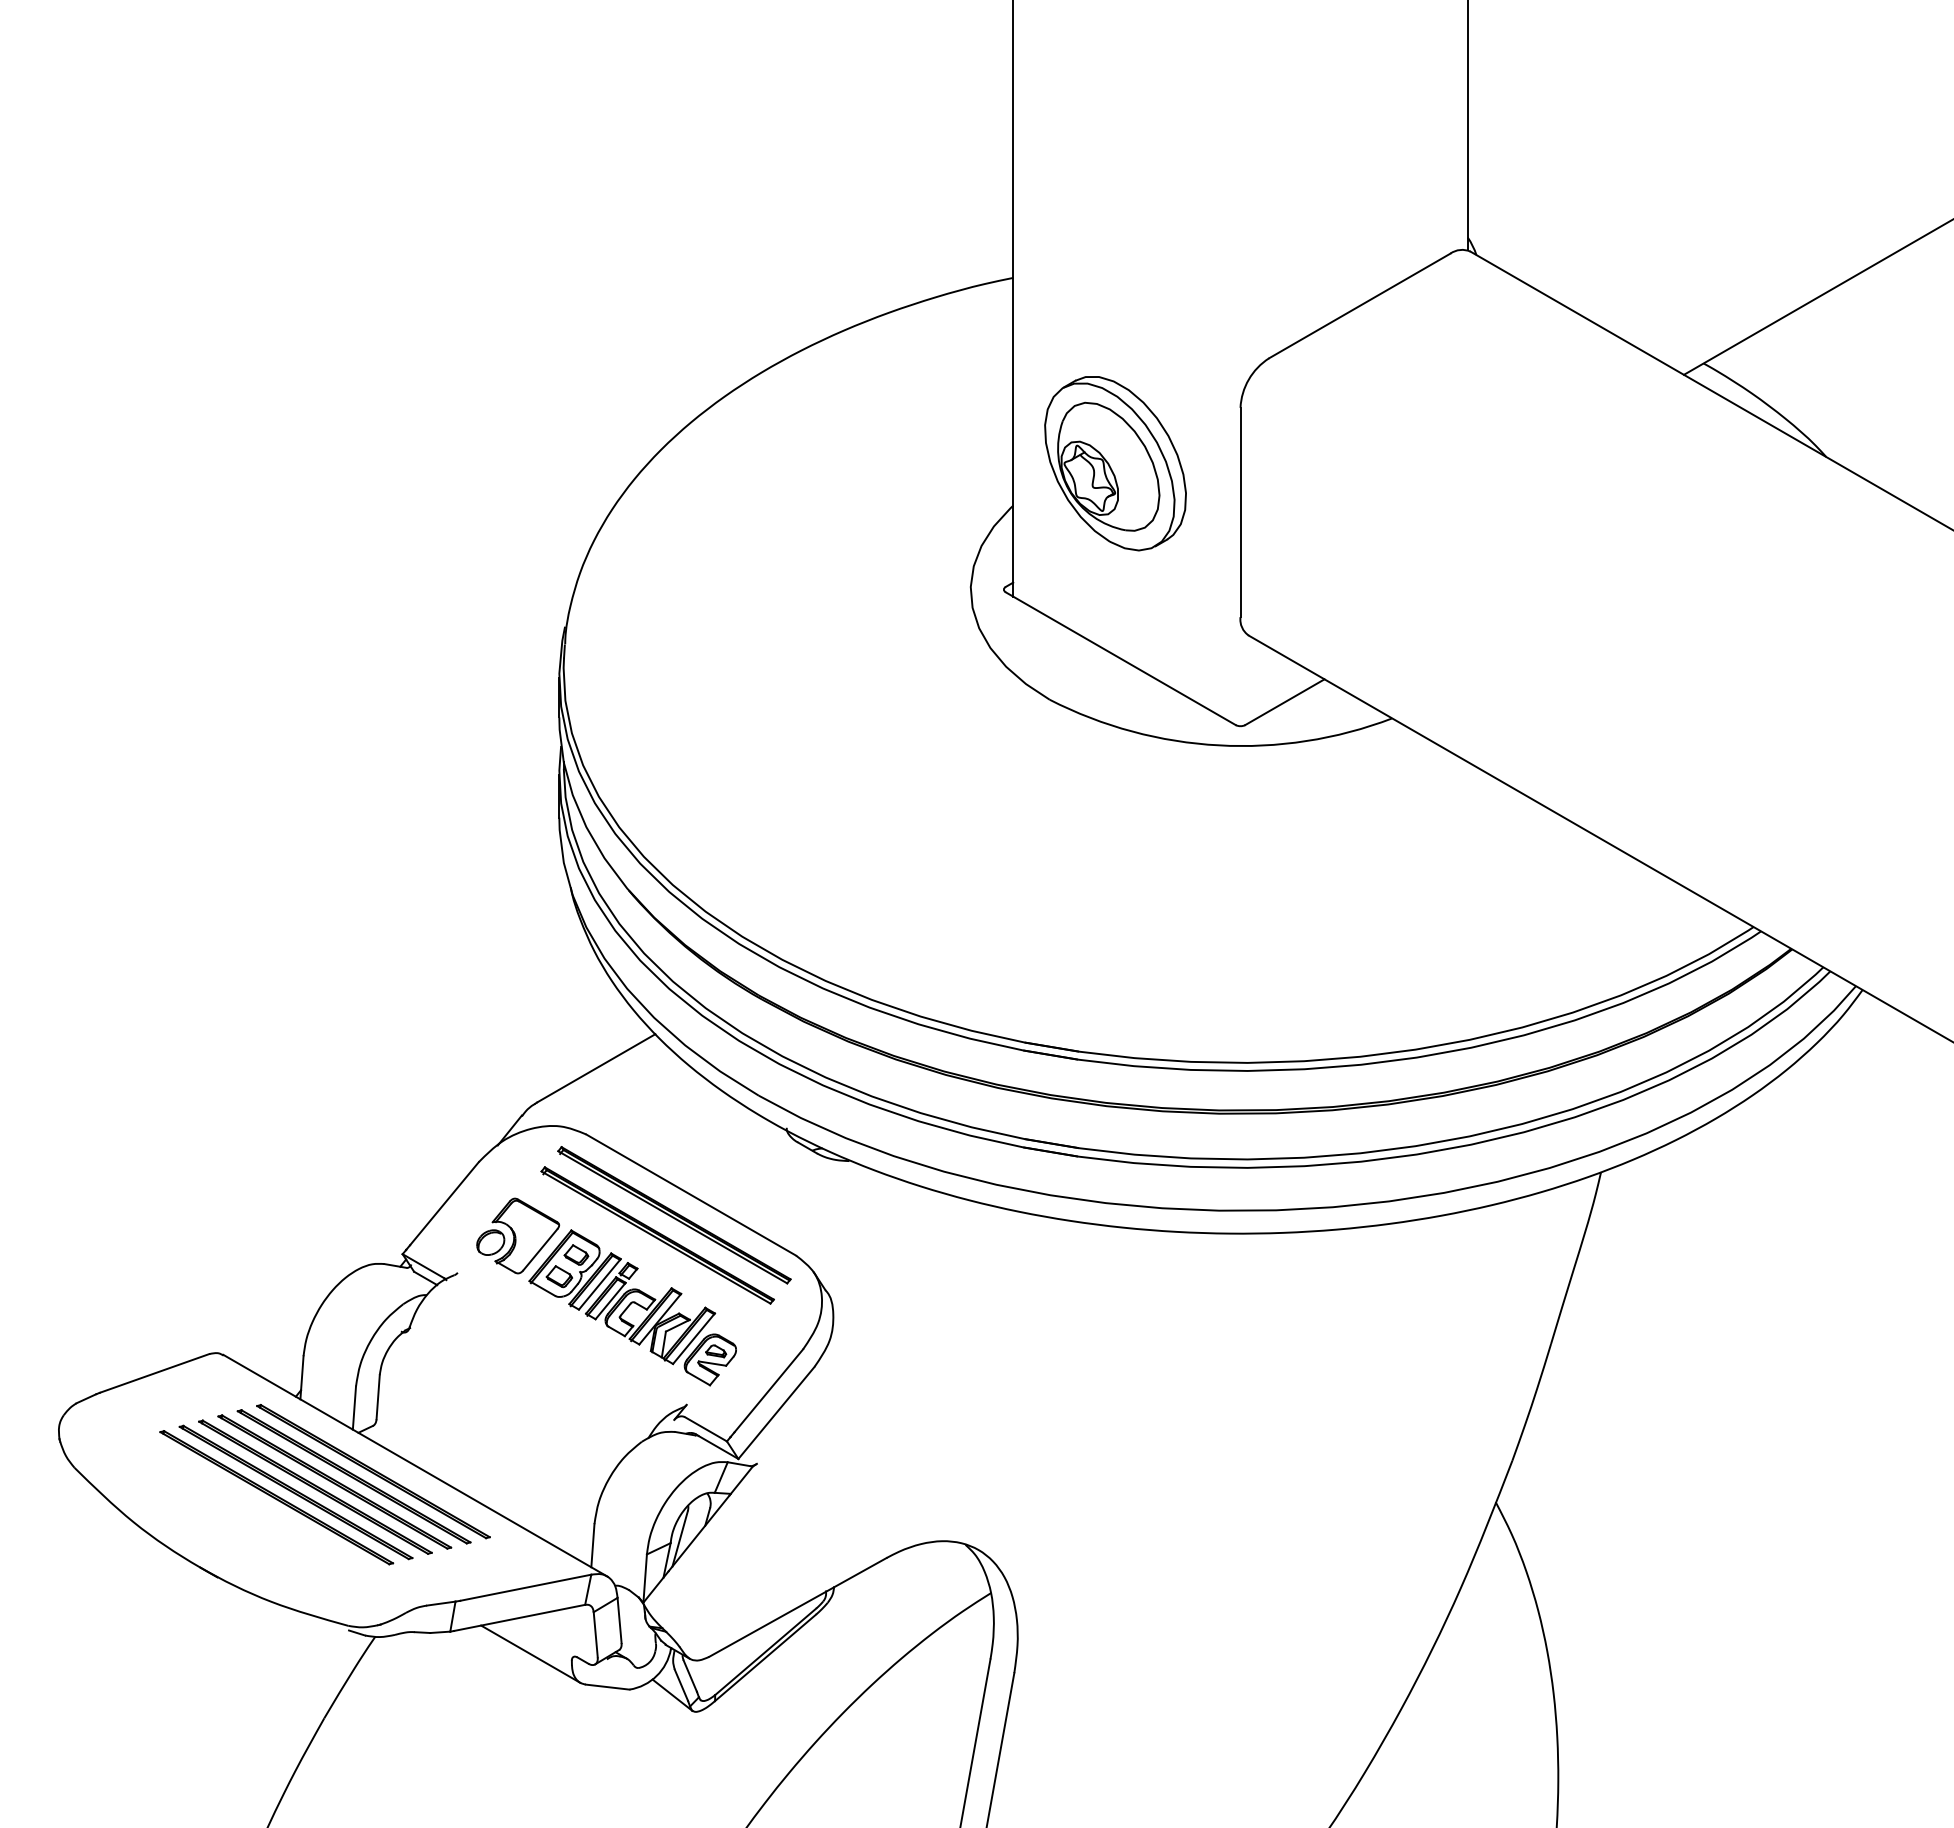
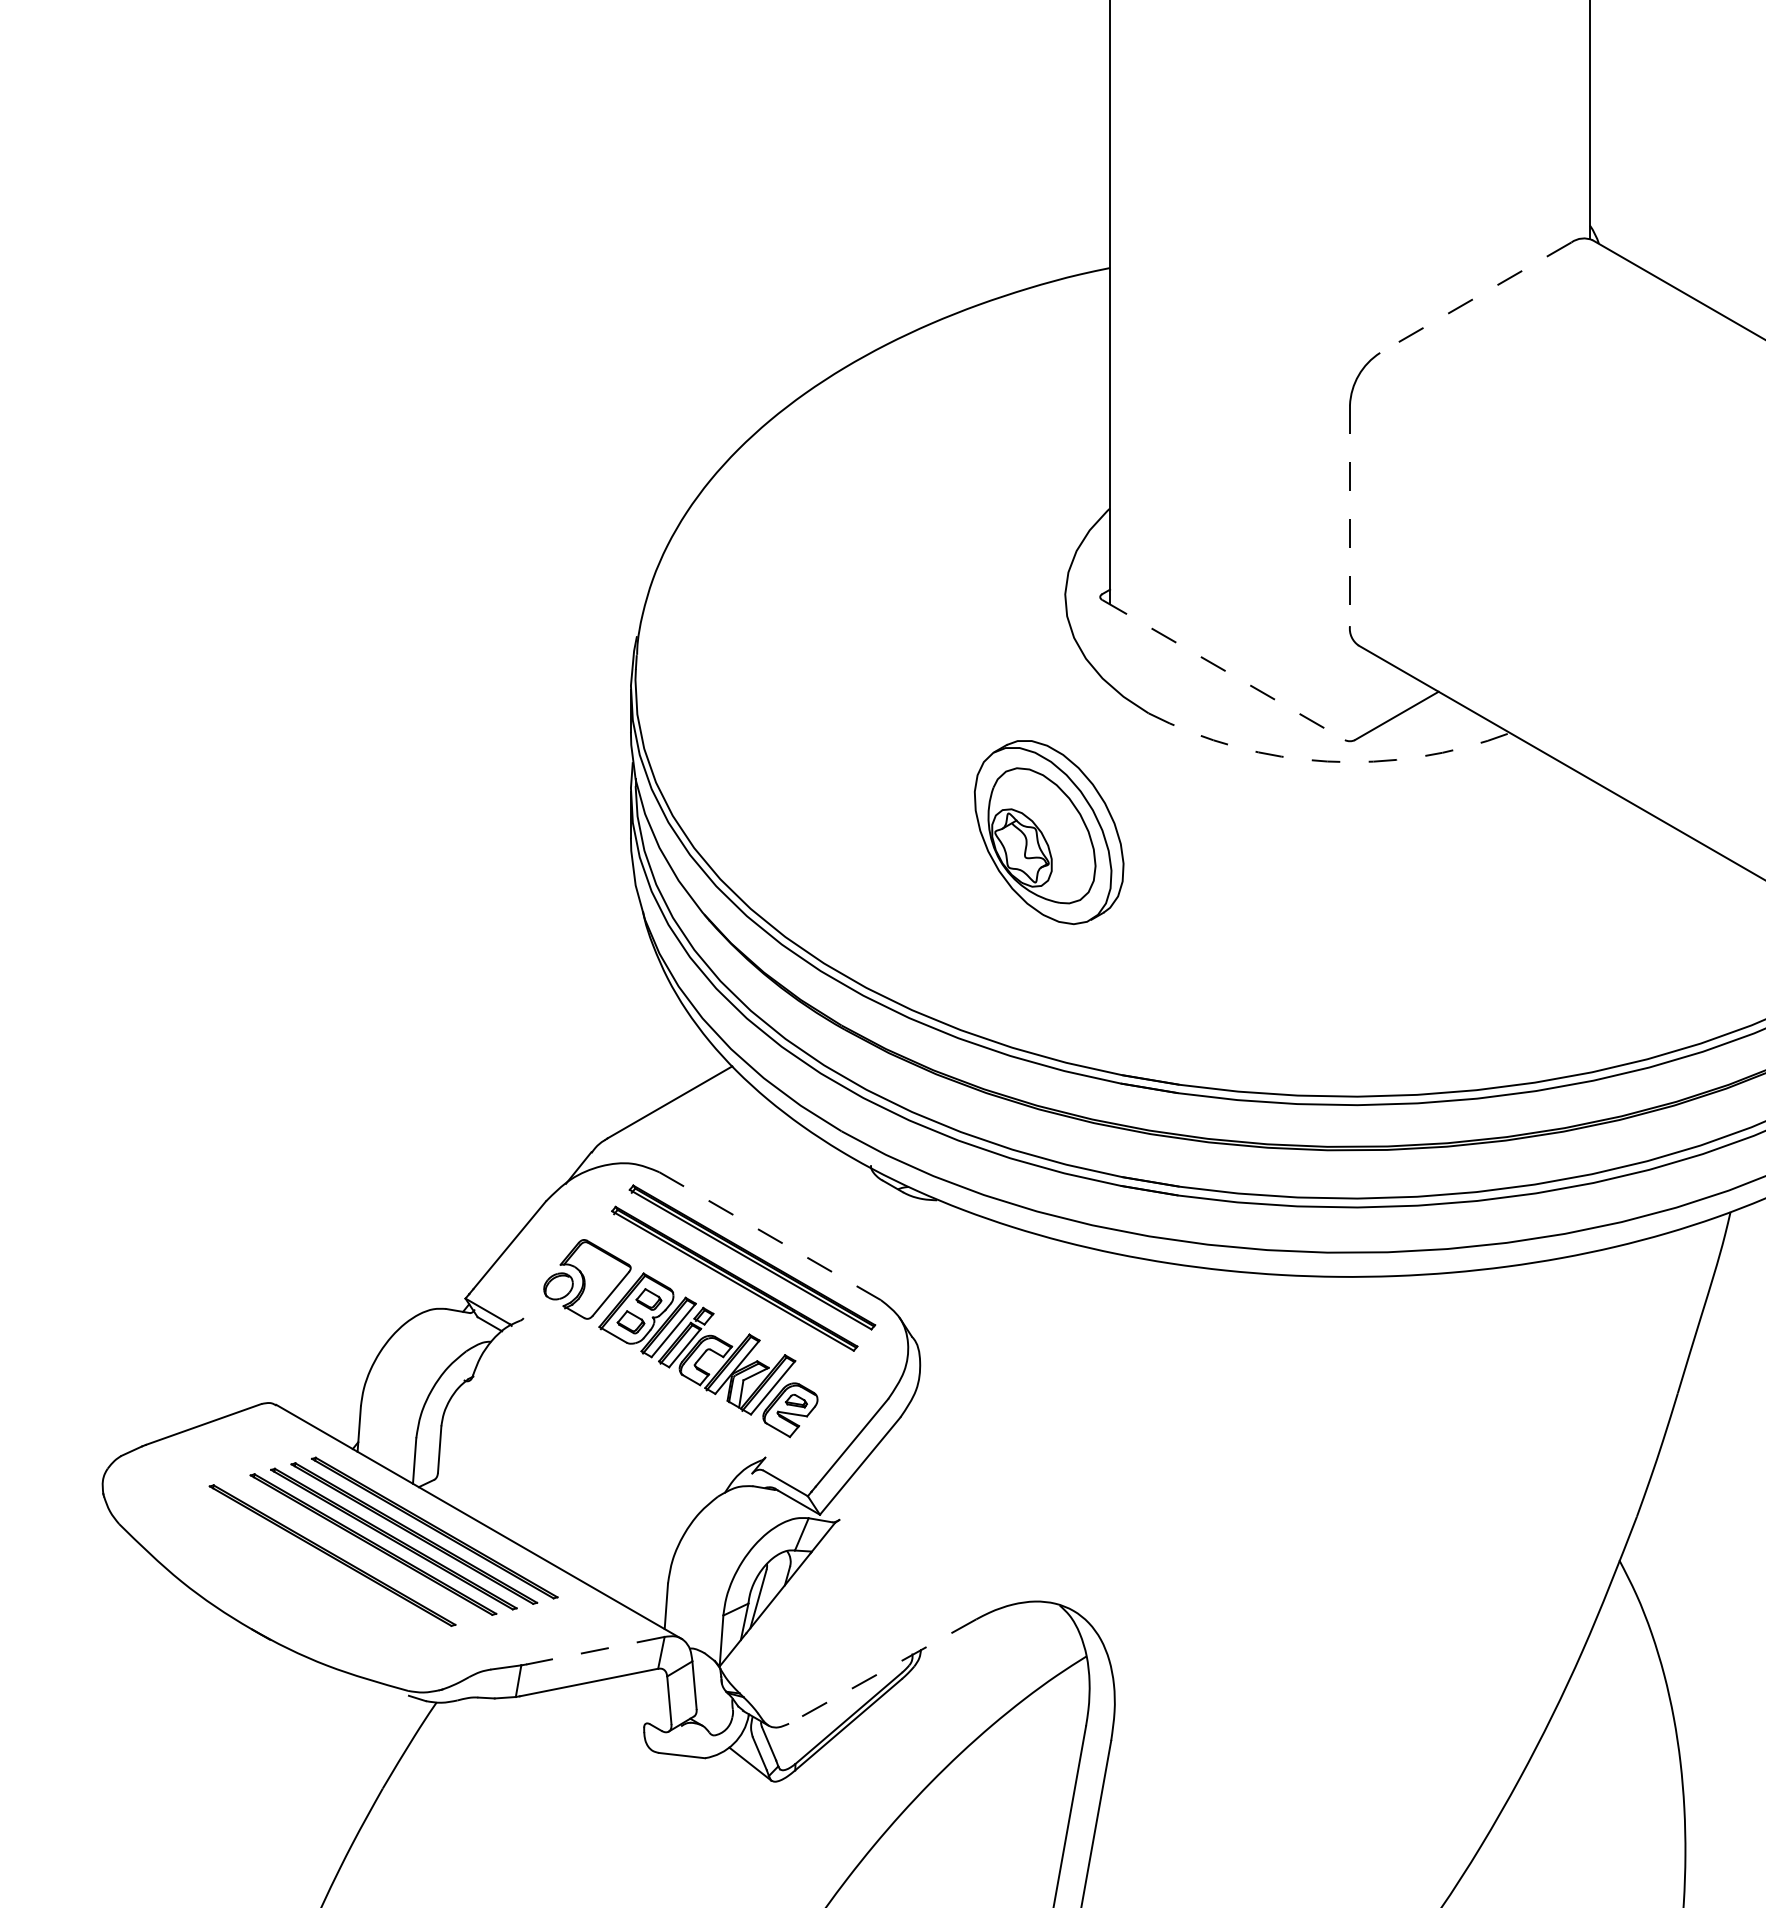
line: (1359, 306) -> (1475, 298), solid -> dashed
part: (1115, 463) -> (1049, 832), moved
line: (1240, 512) -> (1349, 515), solid -> dashed
line: (1120, 658) -> (1223, 669), solid -> dashed
arc: (1219, 745) -> (1327, 761), solid -> dashed
line: (691, 1195) -> (770, 1236), solid -> dashed
part: (295, 1492) -> (352, 1550), removed
line: (525, 1587) -> (595, 1650), solid -> dashed
line: (797, 1607) -> (882, 1671), solid -> dashed
line: (530, 1653) -> (600, 1720), removed

